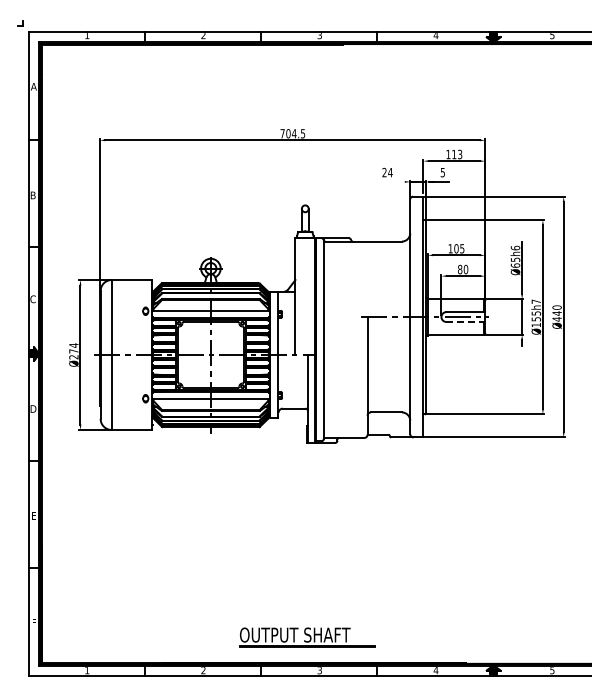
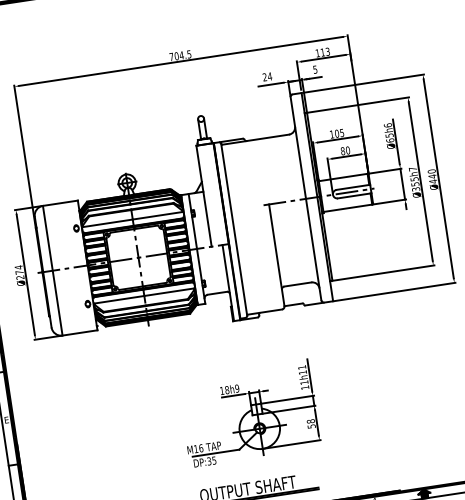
line: (389, 181) -> (270, 84), added
line: (466, 321) -> (355, 195), dashed -> solid
text: (536, 325) -> (416, 189), Ø155h7 -> Ø355h7
part: (309, 549) -> (249, 413), added

